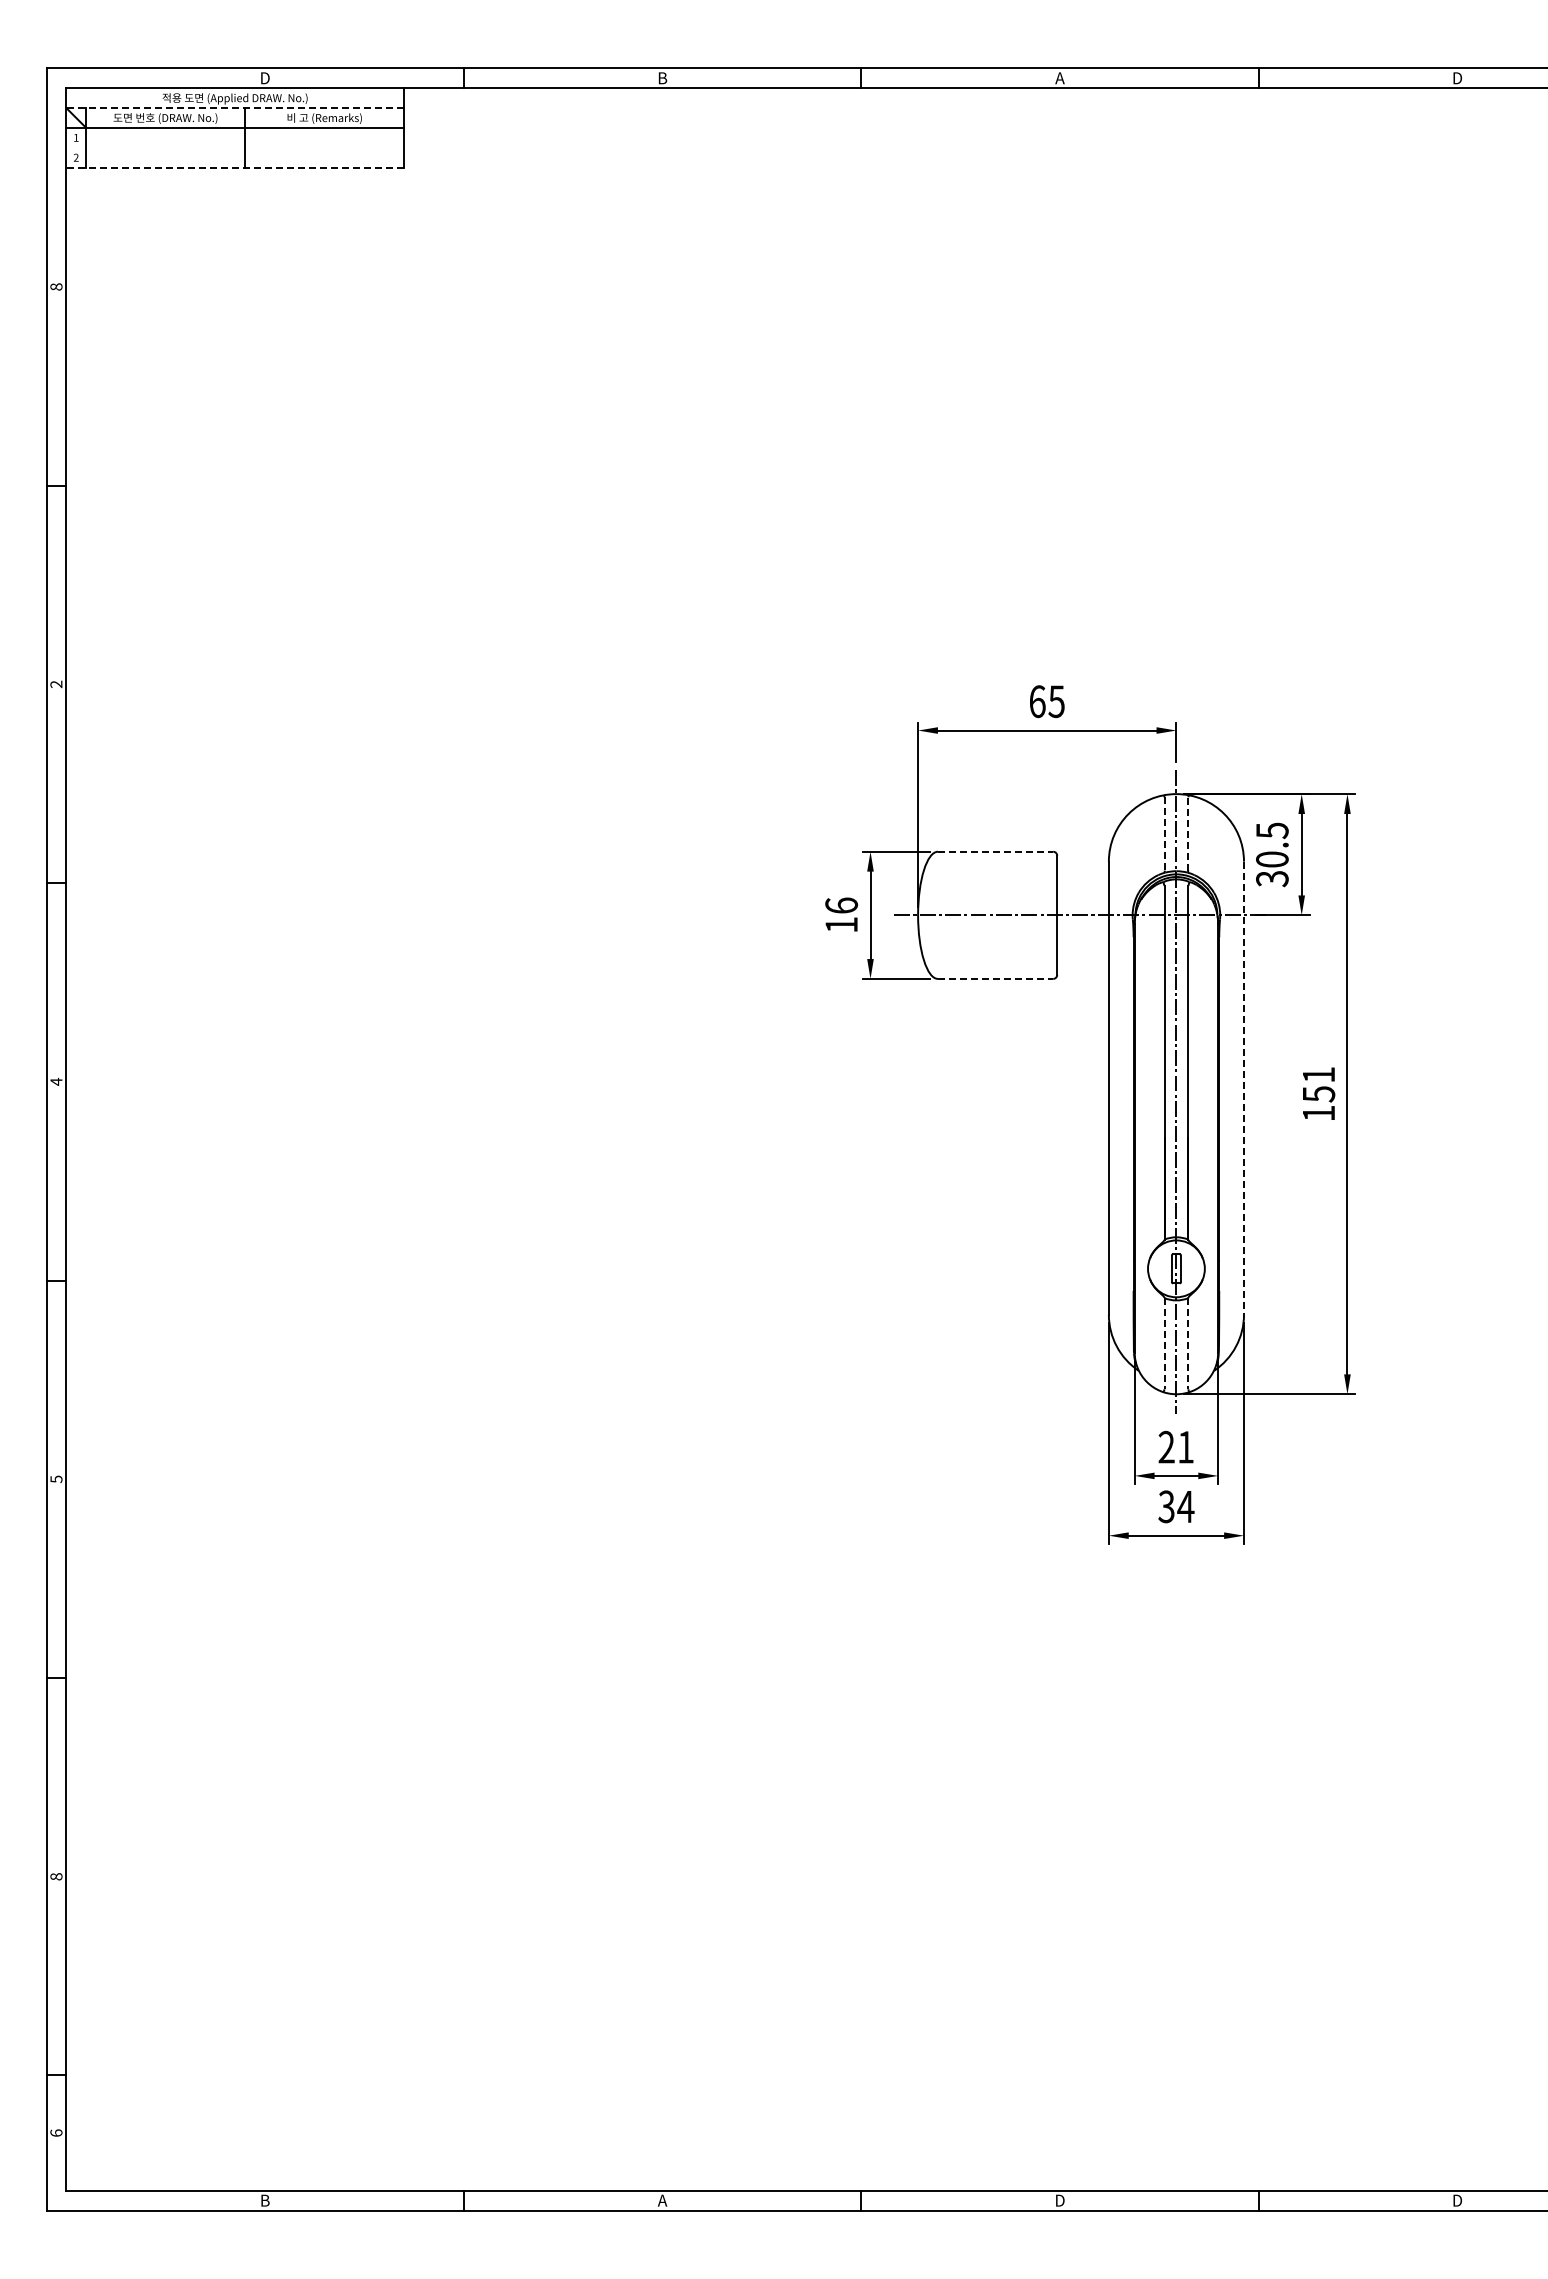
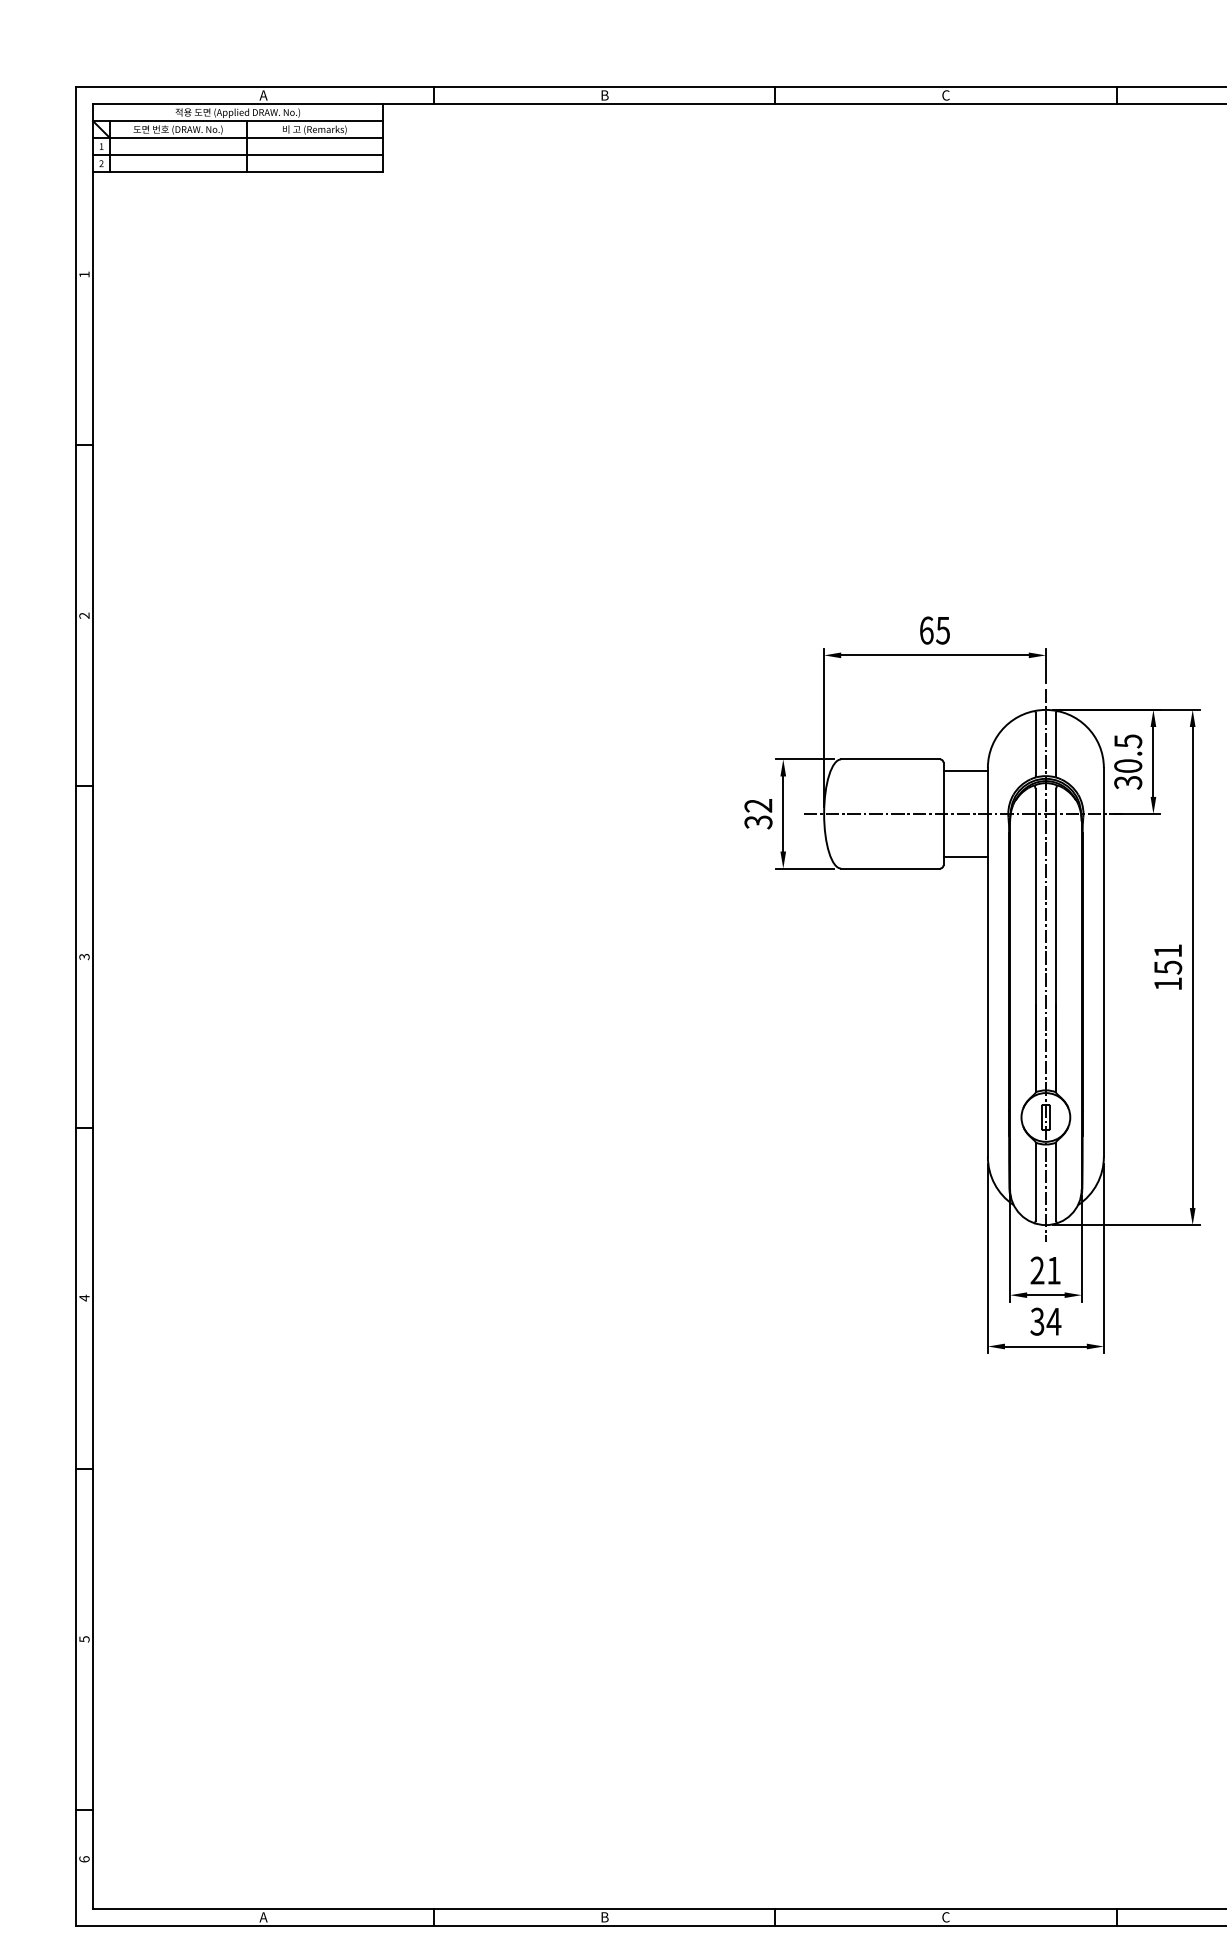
text: (264, 78) -> (263, 95), D -> A
text: (1059, 78) -> (945, 95), A -> C
line: (235, 108) -> (238, 121), dashed -> solid
line: (235, 147) -> (238, 154), added
line: (235, 167) -> (238, 172), dashed -> solid
text: (56, 286) -> (84, 274), 8 -> 1
line: (1164, 833) -> (1035, 743), dashed -> solid
line: (1188, 833) -> (1056, 743), dashed -> solid
line: (995, 851) -> (890, 759), dashed -> solid
line: (1082, 865) -> (965, 771), added
text: (841, 915) -> (758, 814), 16 -> 32
line: (1082, 965) -> (965, 857), added
line: (995, 978) -> (890, 868), dashed -> solid
text: (56, 1081) -> (84, 956), 4 -> 3
line: (1244, 1088) -> (1104, 962), dashed -> solid
line: (1164, 1343) -> (1035, 1181), dashed -> solid
line: (1188, 1343) -> (1056, 1181), dashed -> solid
text: (56, 1479) -> (84, 1298), 5 -> 4
text: (56, 1876) -> (84, 1639), 8 -> 5
text: (264, 2200) -> (263, 1917), B -> A
text: (662, 2200) -> (604, 1917), A -> B
text: (1059, 2200) -> (945, 1917), D -> C

